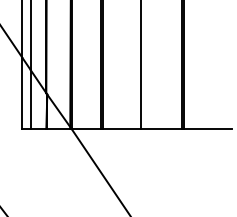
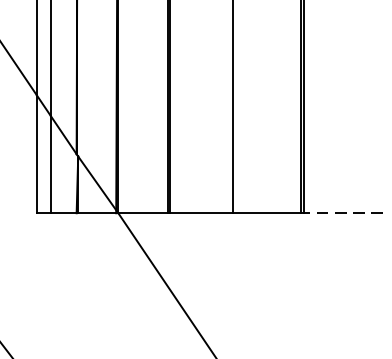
line: (207, 128) -> (343, 212), solid -> dashed

